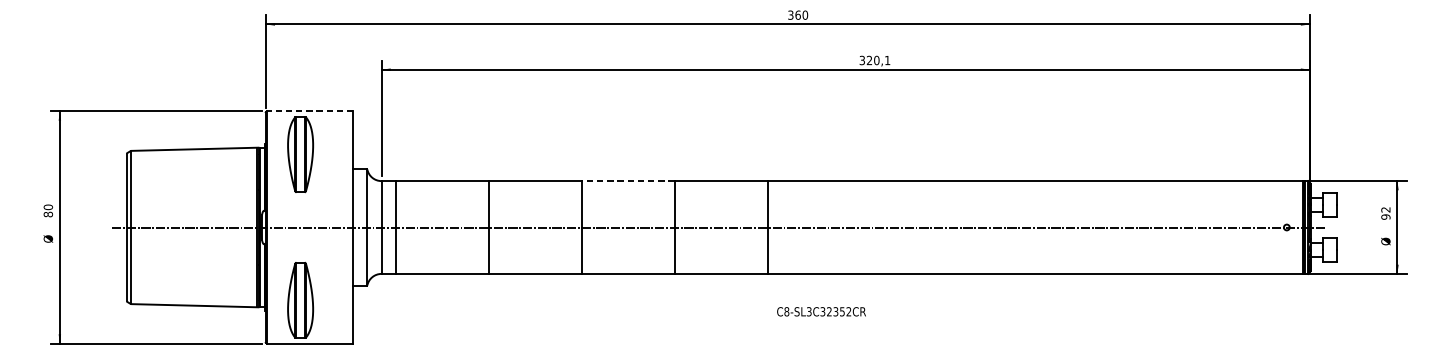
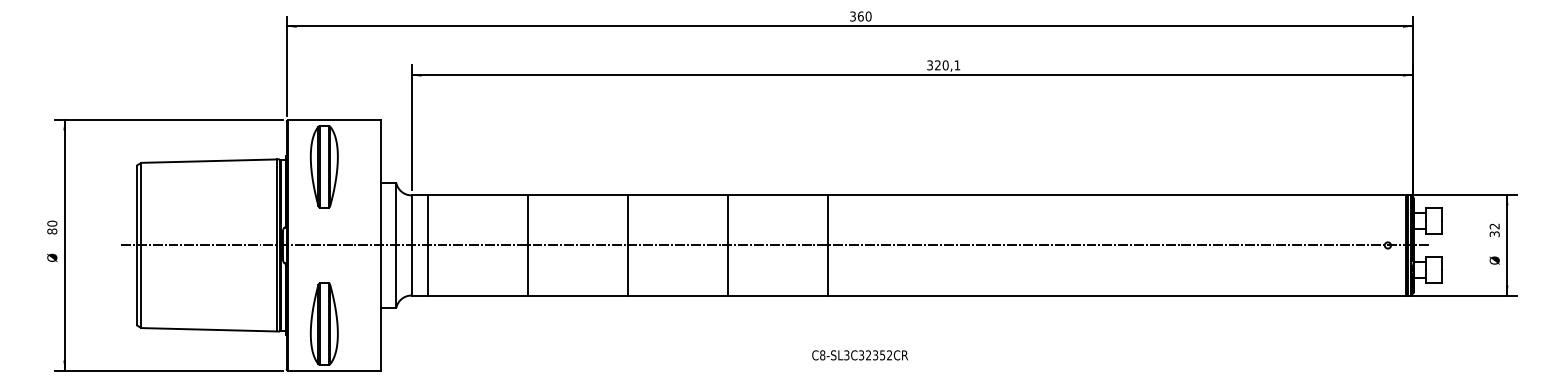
line: (310, 111) -> (334, 120), dashed -> solid
line: (628, 181) -> (677, 195), dashed -> solid
text: (1385, 217) -> (1494, 234), 92 -> 32
text: (820, 311) -> (859, 355), moved

